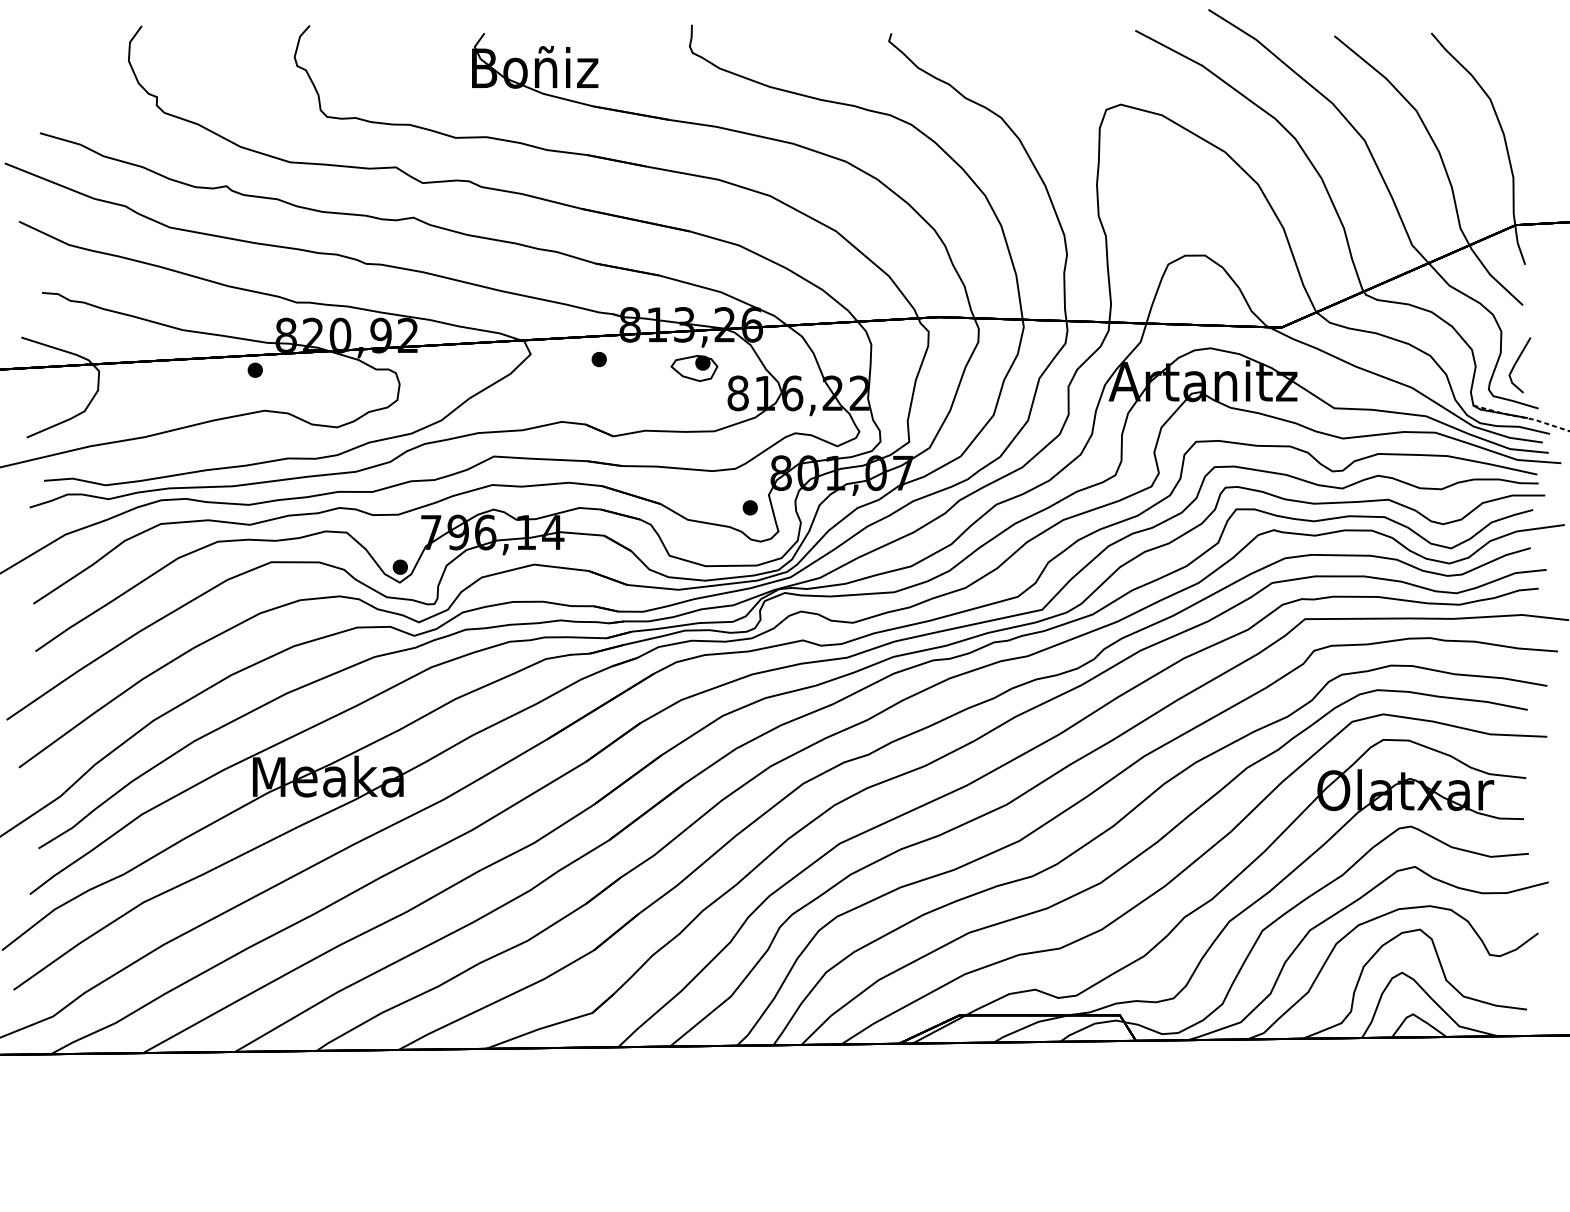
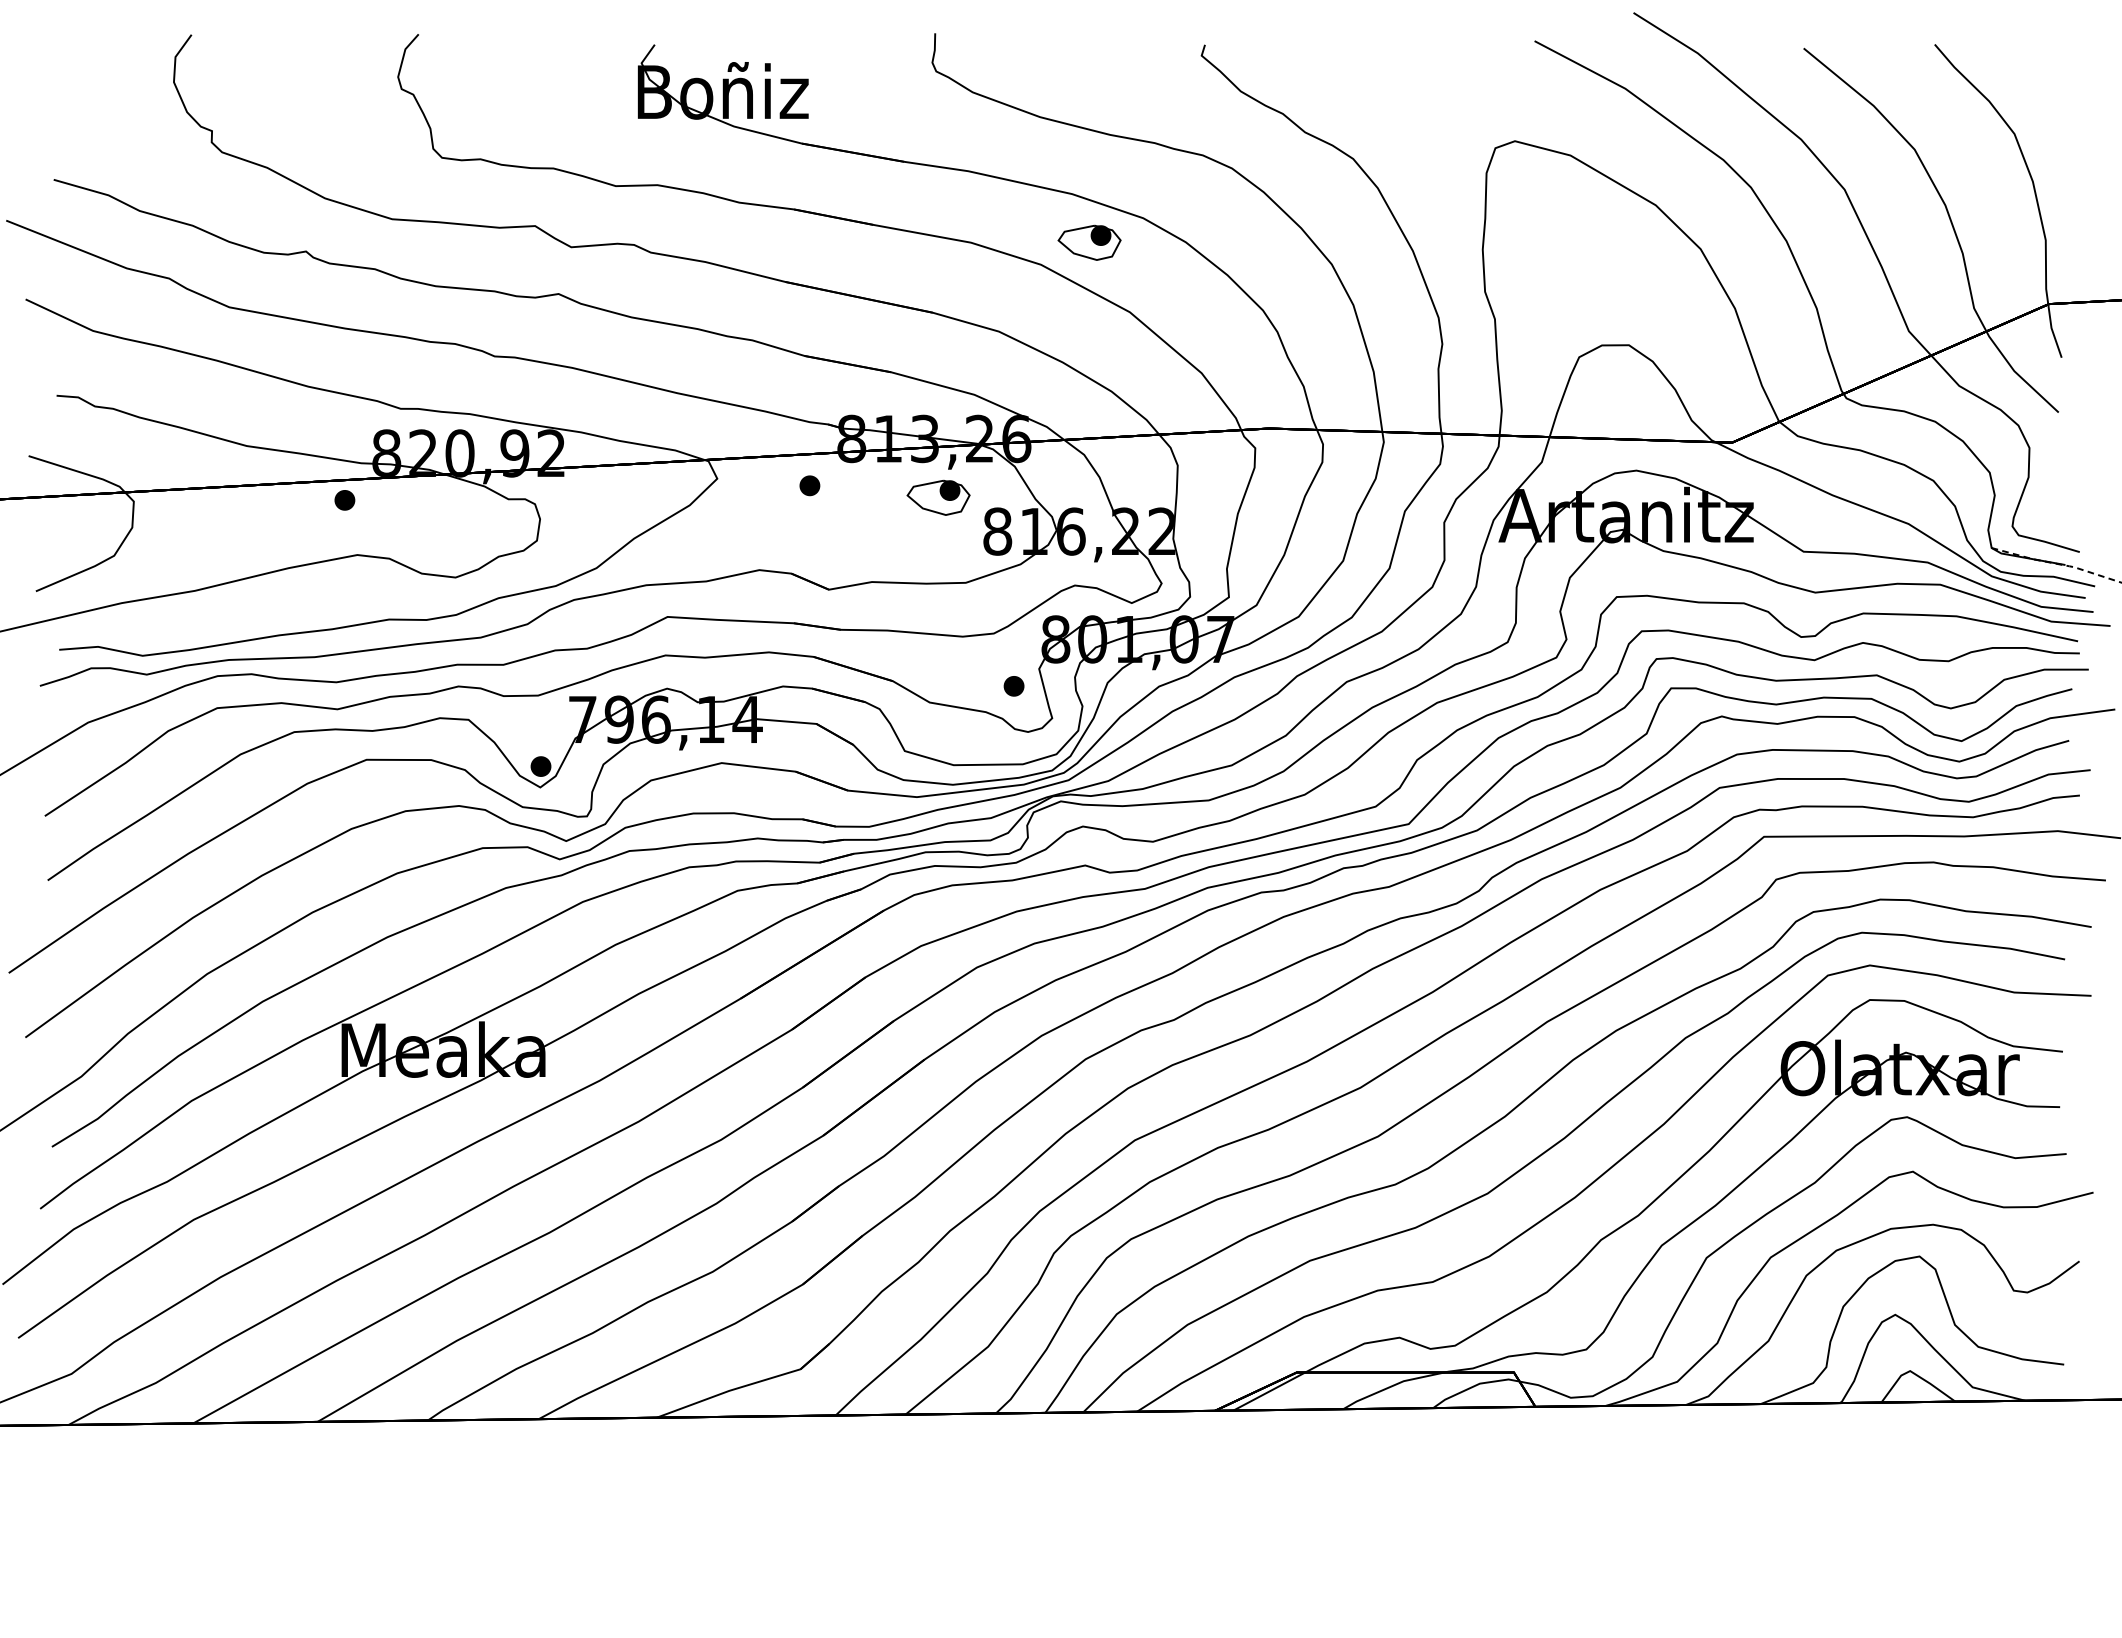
part: (806, 179) -> (1089, 242), added
line: (1516, 363) -> (2050, 490), removed

